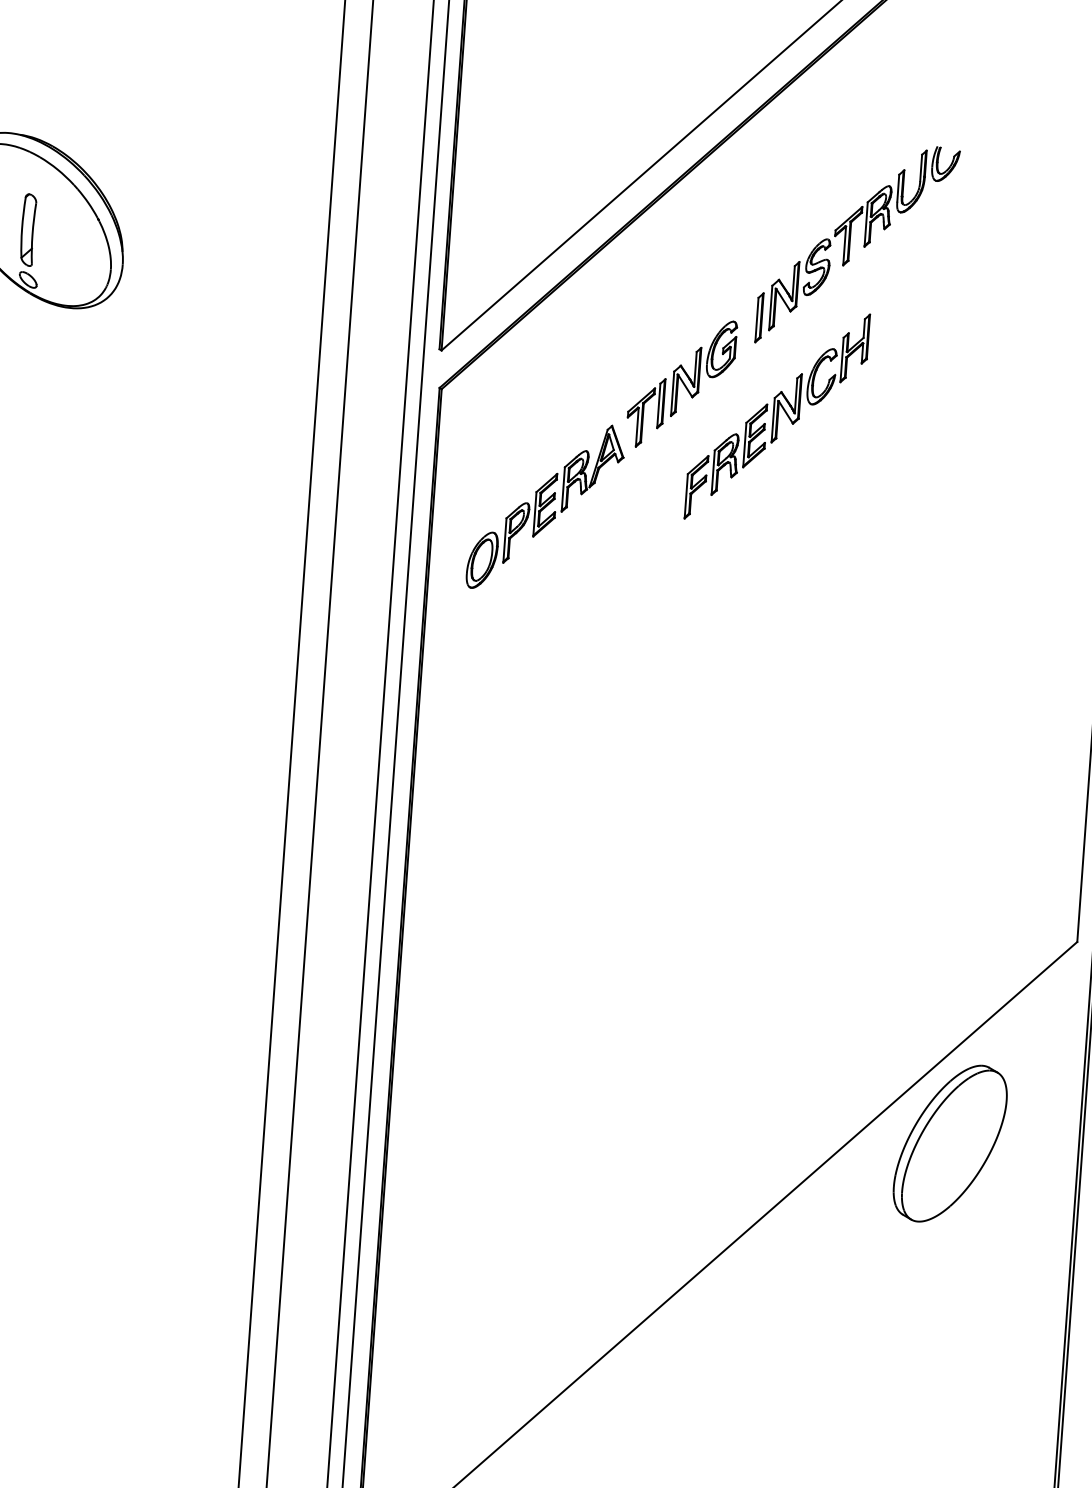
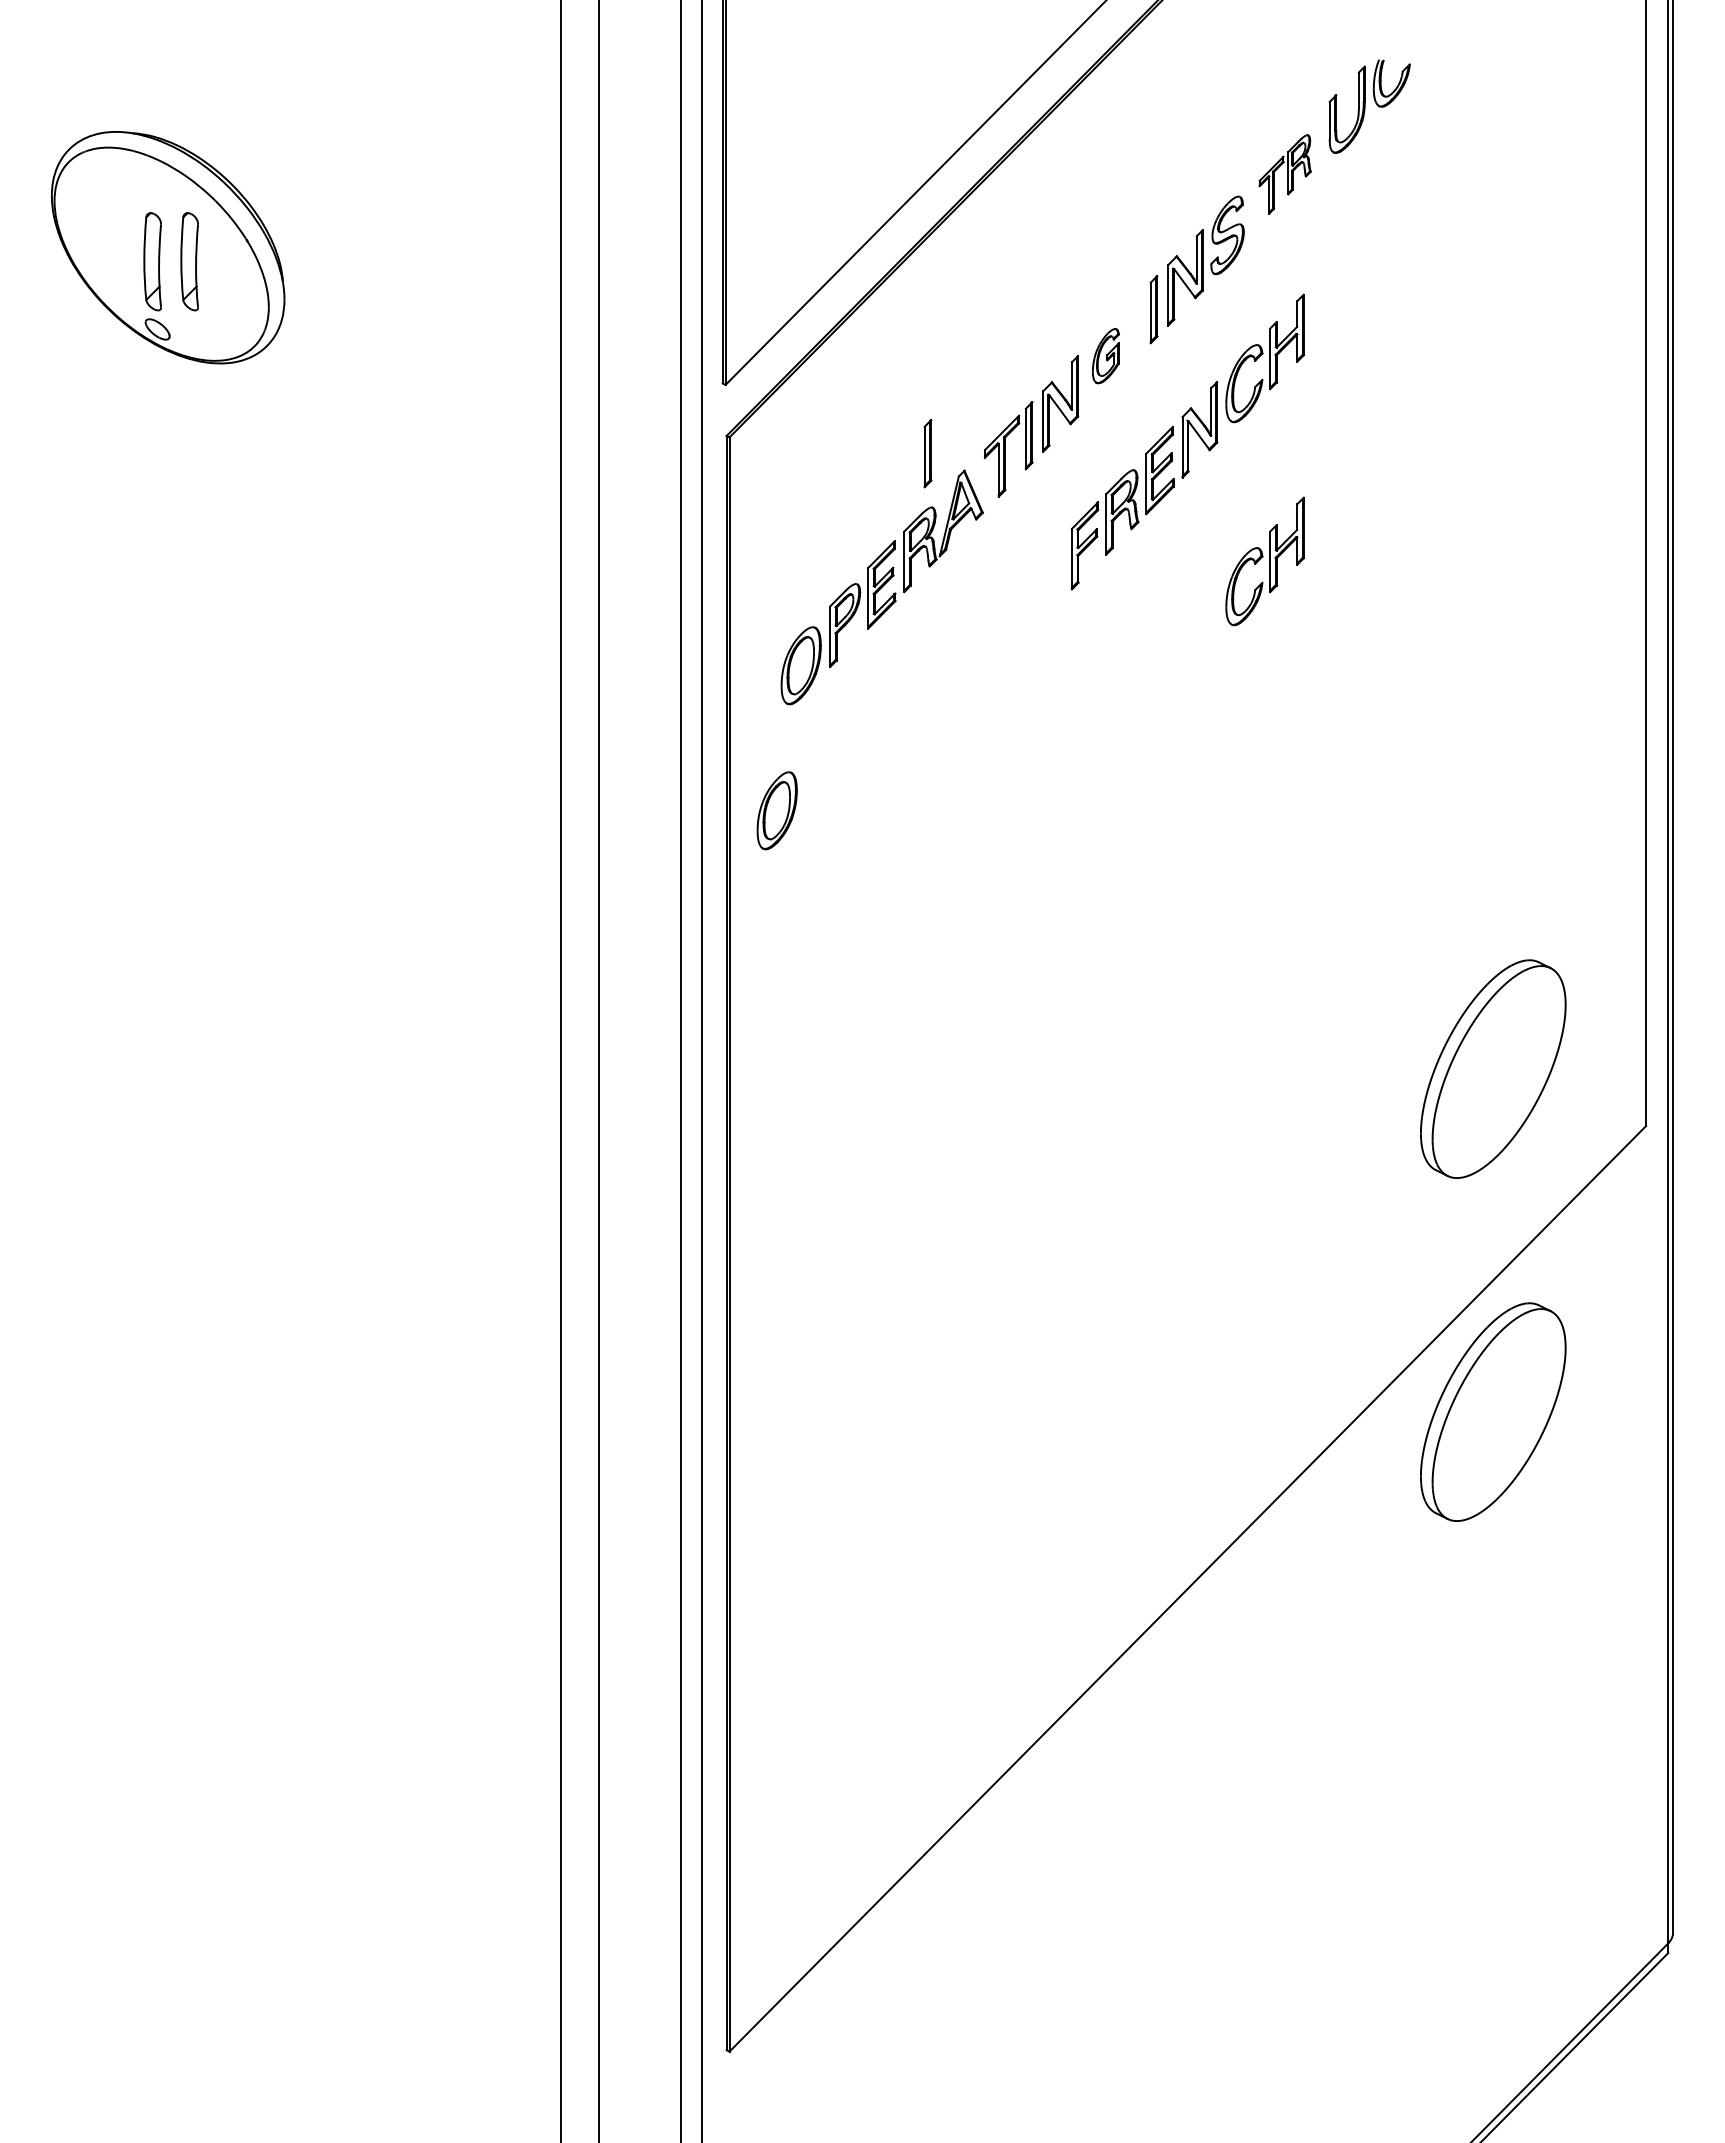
part: (862, 225) -> (1284, 174), size x0.7
part: (55, 231) -> (189, 261), added
part: (721, 348) -> (1105, 355), size x0.7
part: (585, 411) -> (927, 453), added
part: (827, 508) -> (1264, 561), added
part: (456, 665) -> (776, 810), added
part: (968, 891) -> (1493, 1068), added

